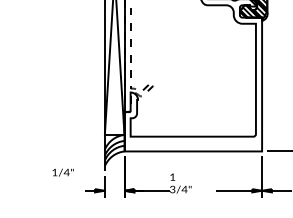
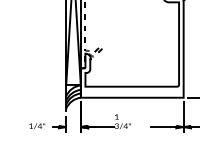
text: (62, 172) -> (36, 126), moved

